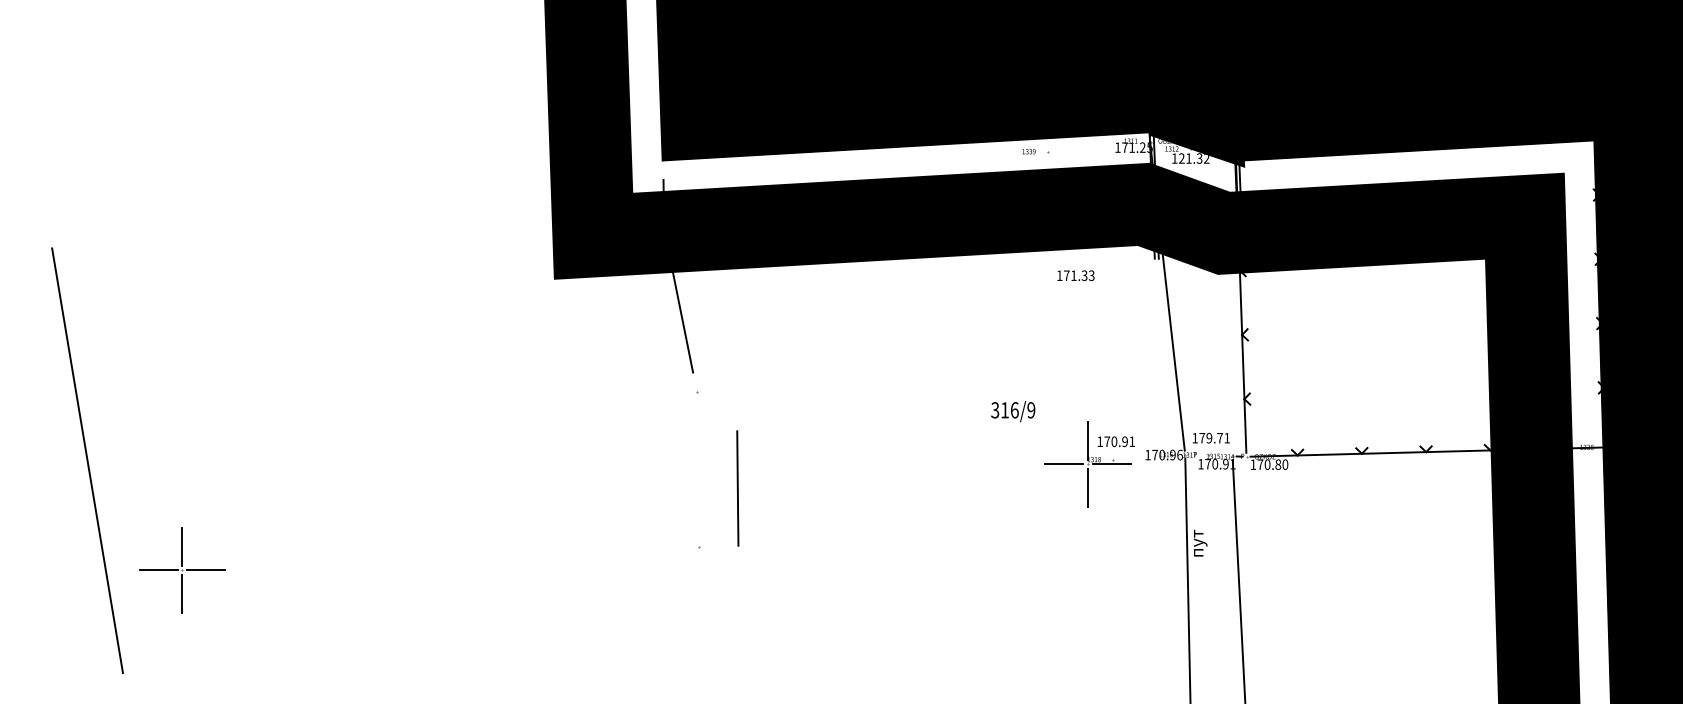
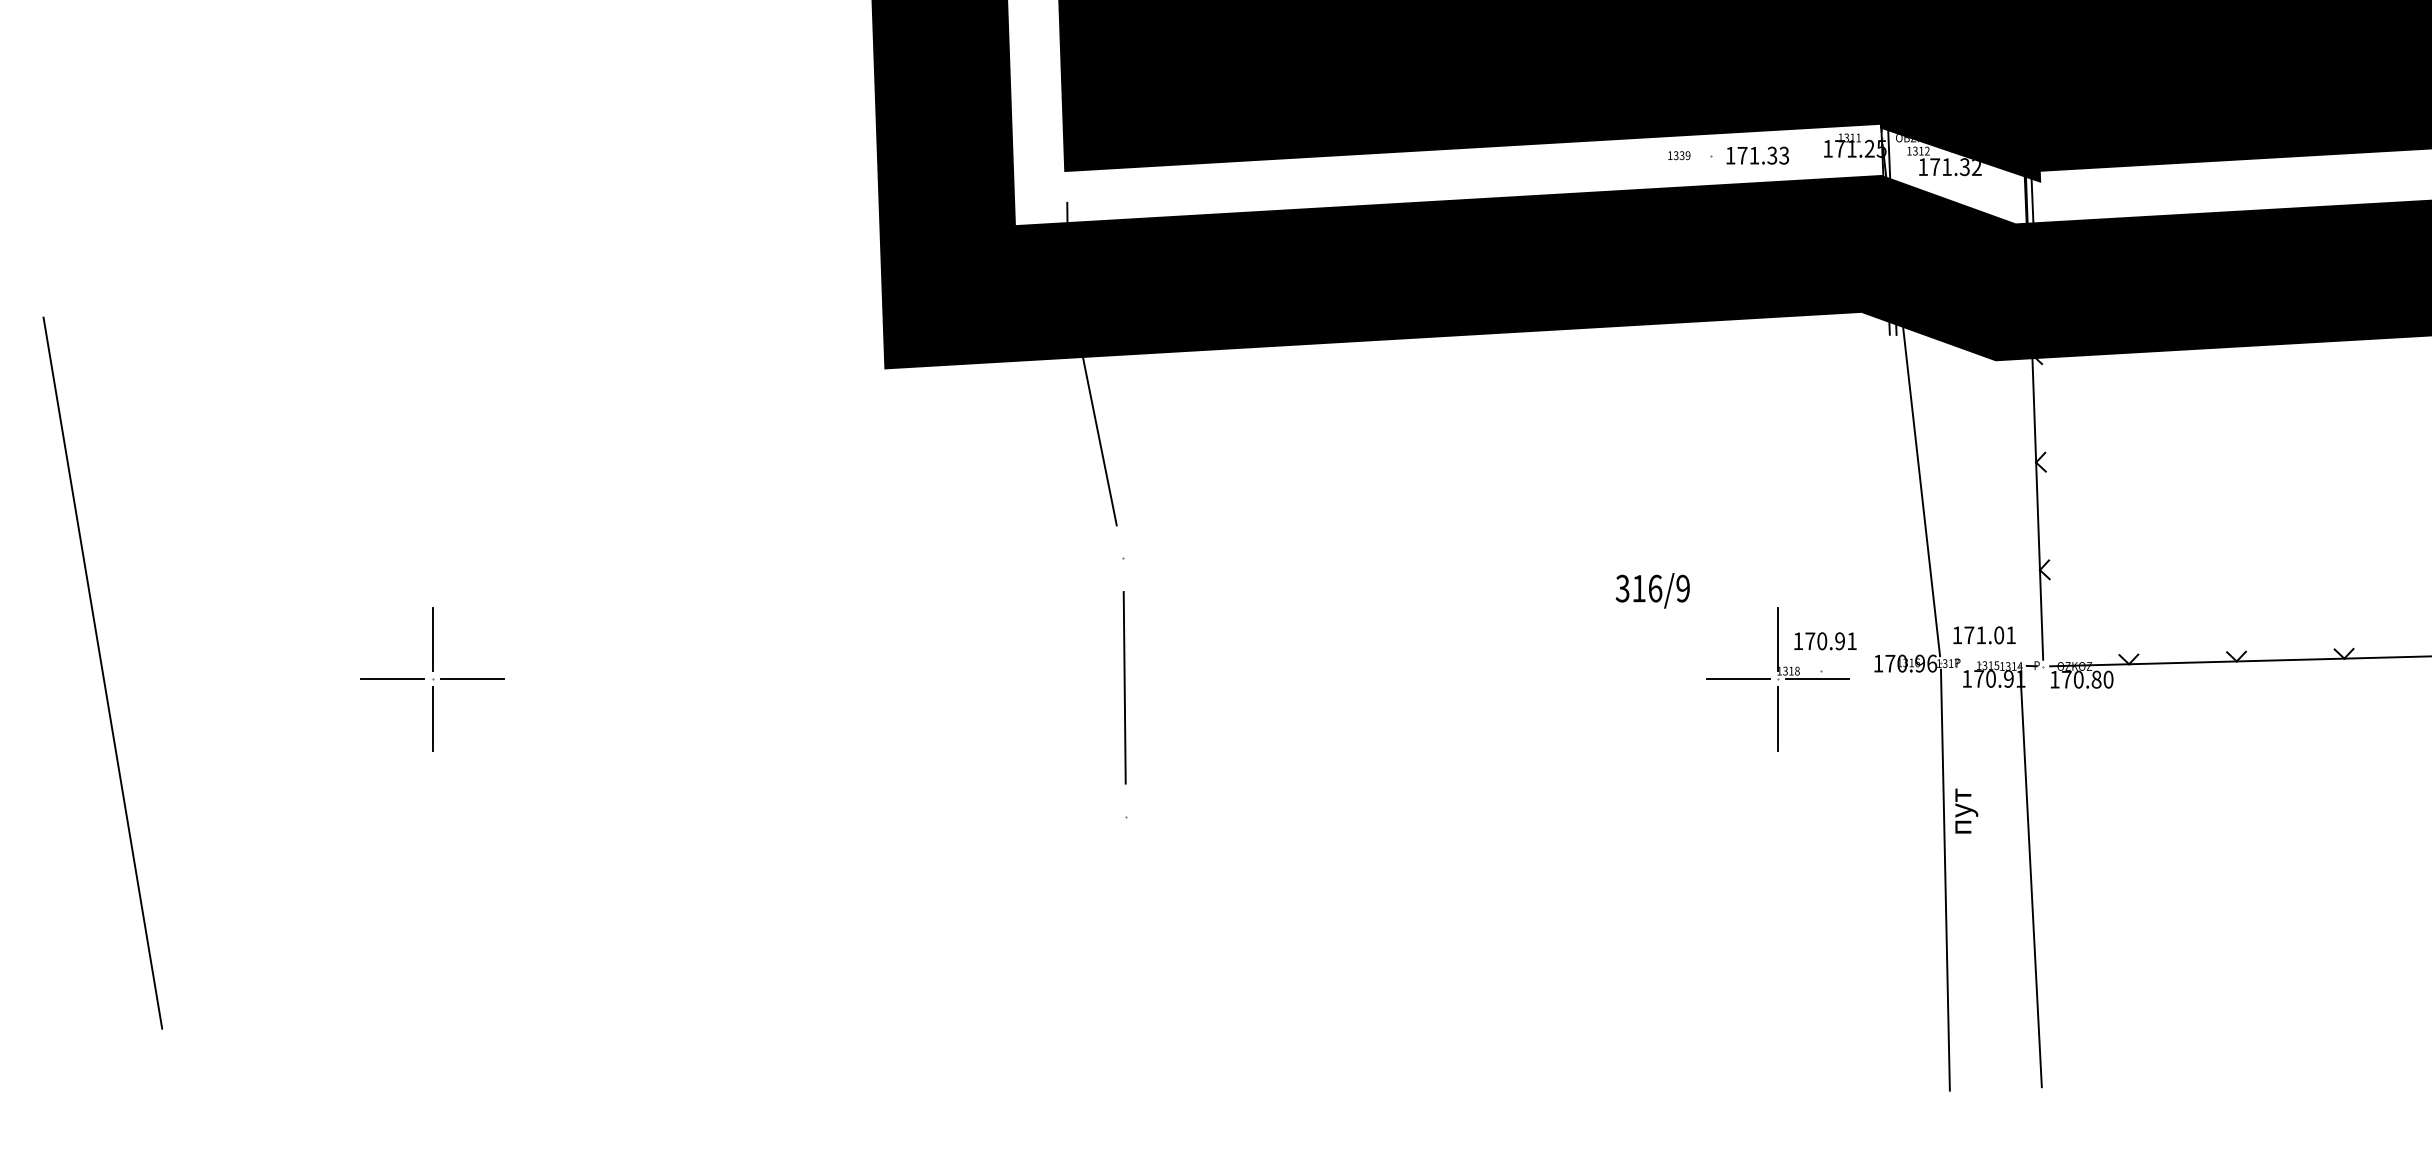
text: (1181, 158) -> (1934, 167), 121.32 -> 171.32
text: (1075, 275) -> (1757, 155), moved
text: (1214, 437) -> (1989, 634), 179.71 -> 171.01
line: (737, 488) -> (1124, 687), moved
part: (182, 570) -> (432, 679), moved

